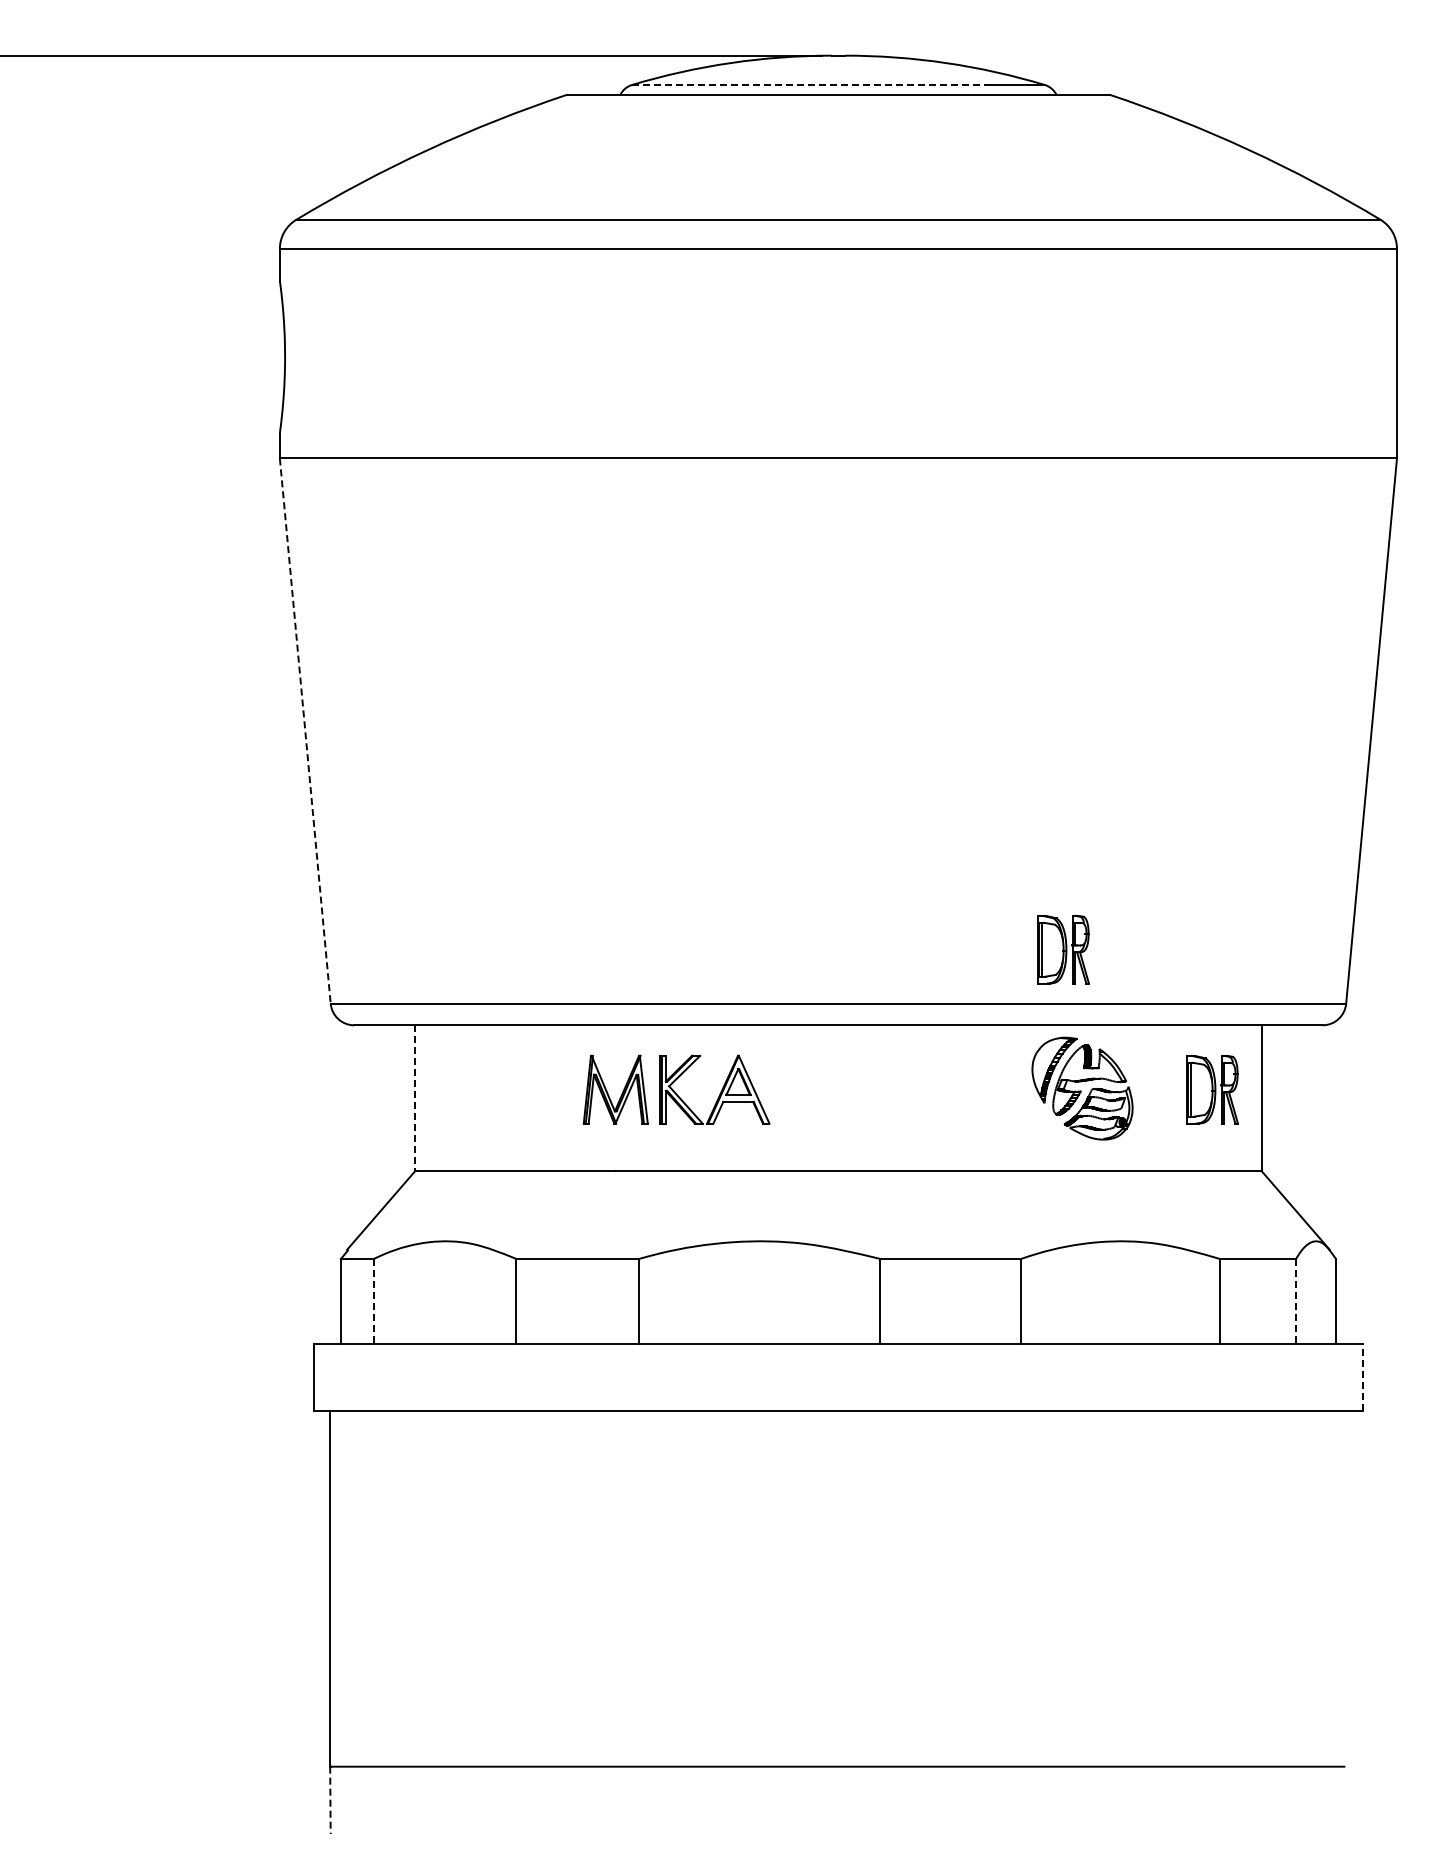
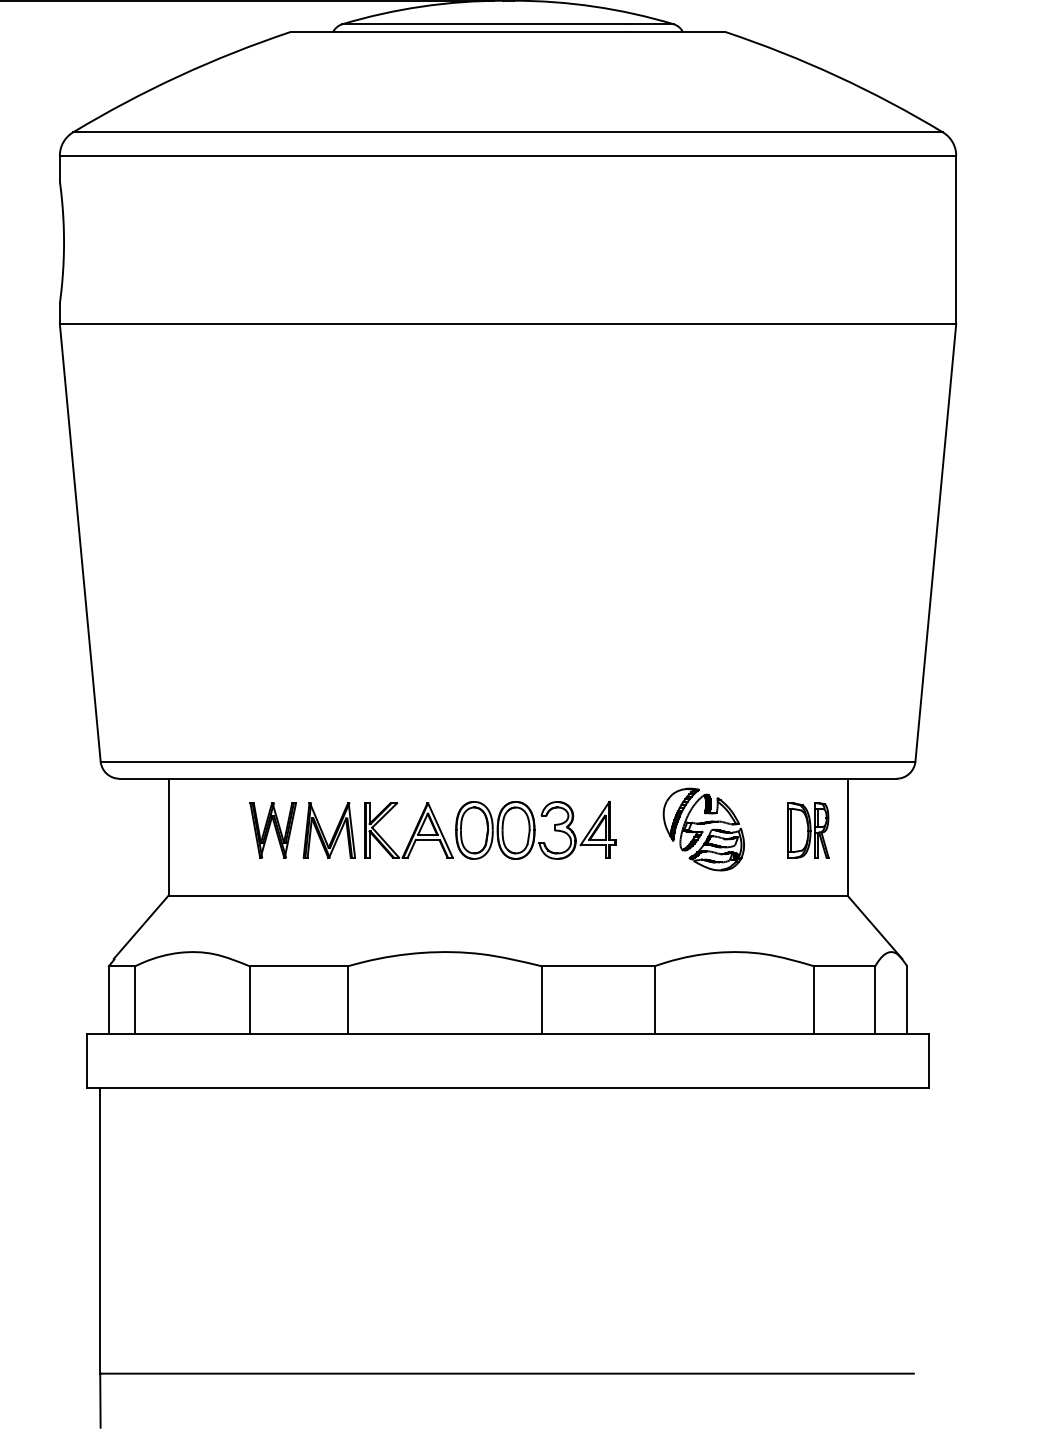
line: (811, 85) -> (486, 24), dashed -> solid
line: (305, 731) -> (80, 543), dashed -> solid
part: (1063, 949) -> (688, 717), removed
part: (545, 1089) -> (272, 830), added
part: (872, 1089) -> (535, 830), added
line: (415, 1098) -> (168, 837), dashed -> solid
line: (373, 1301) -> (134, 1000), dashed -> solid
line: (1296, 1301) -> (875, 1000), dashed -> solid
line: (1363, 1377) -> (929, 1061), dashed -> solid
line: (330, 1800) -> (100, 1400), dashed -> solid

